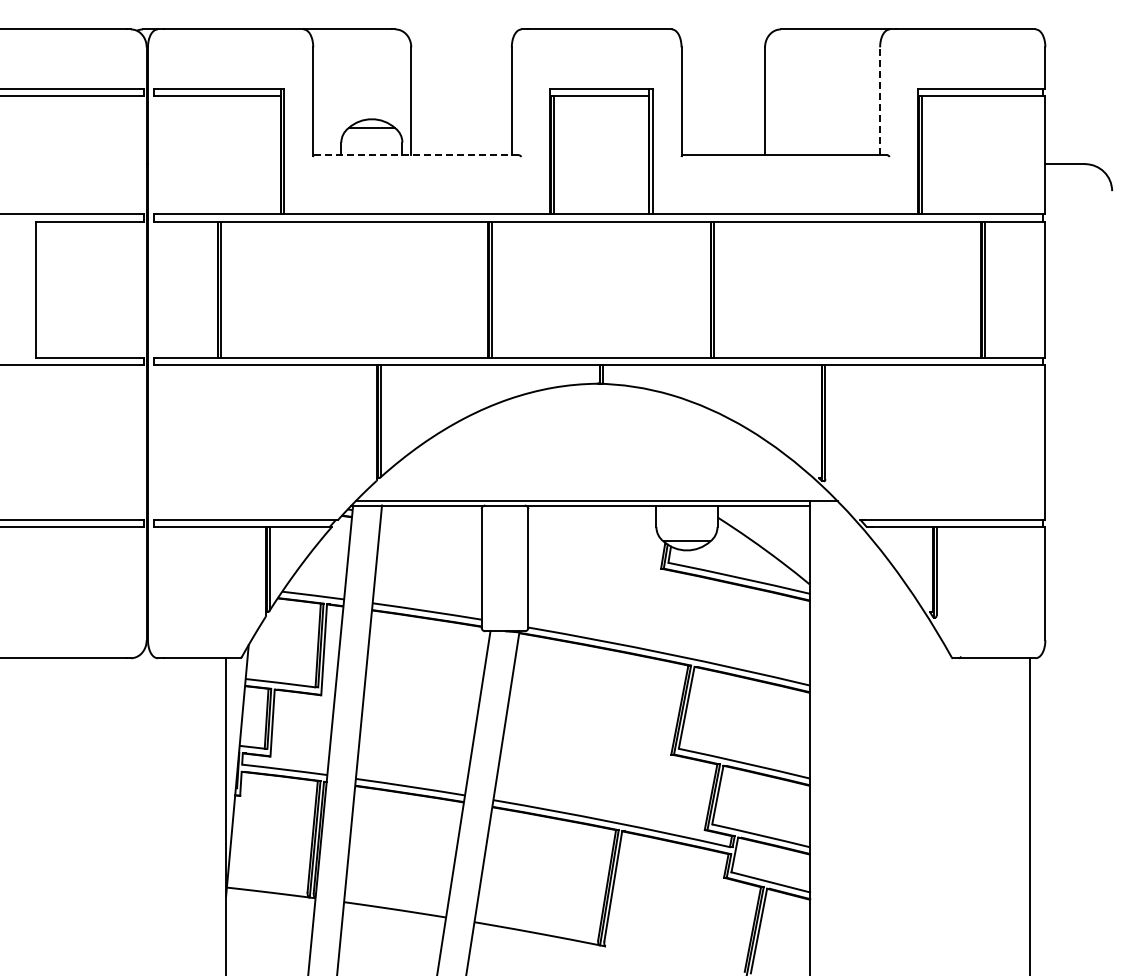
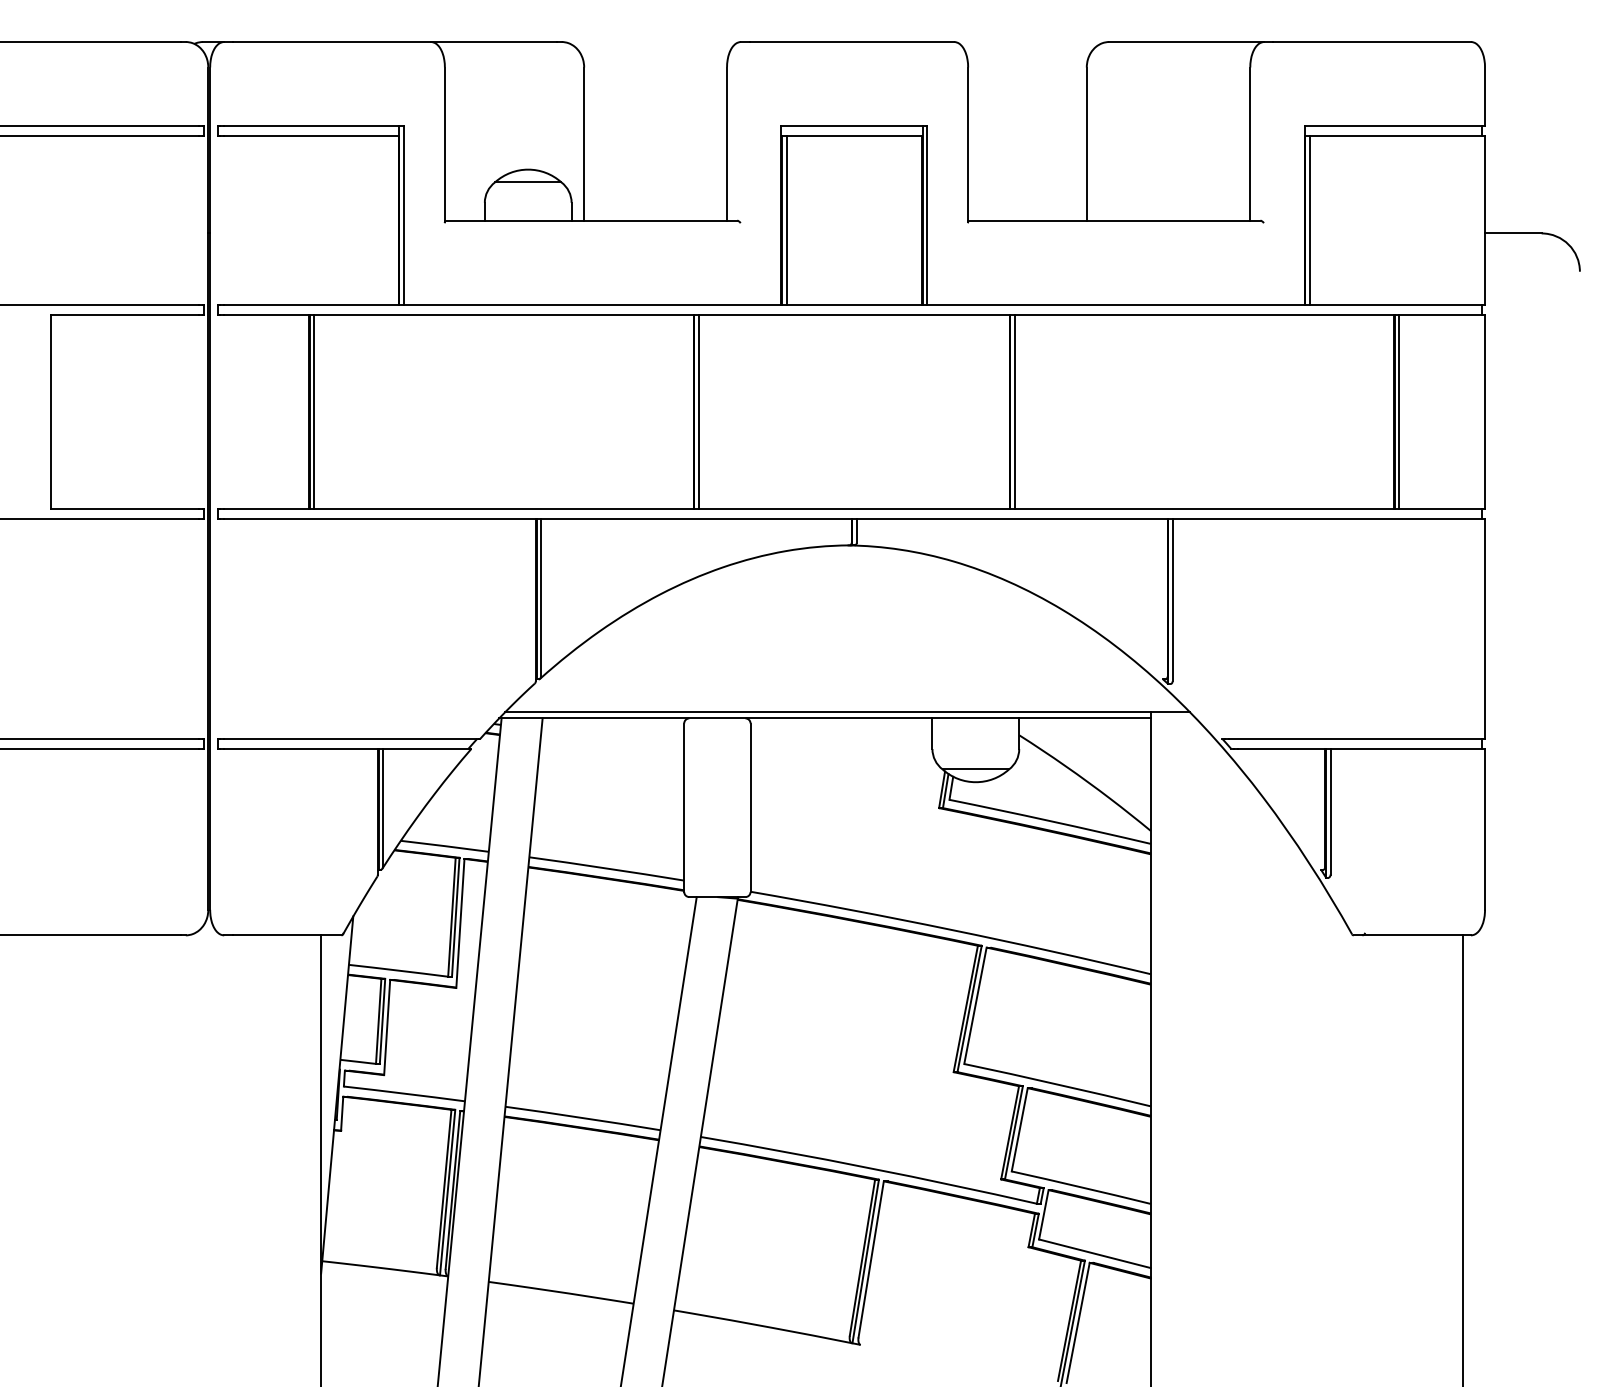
line: (880, 101) -> (1250, 144), dashed -> solid
line: (416, 155) -> (591, 221), dashed -> solid

